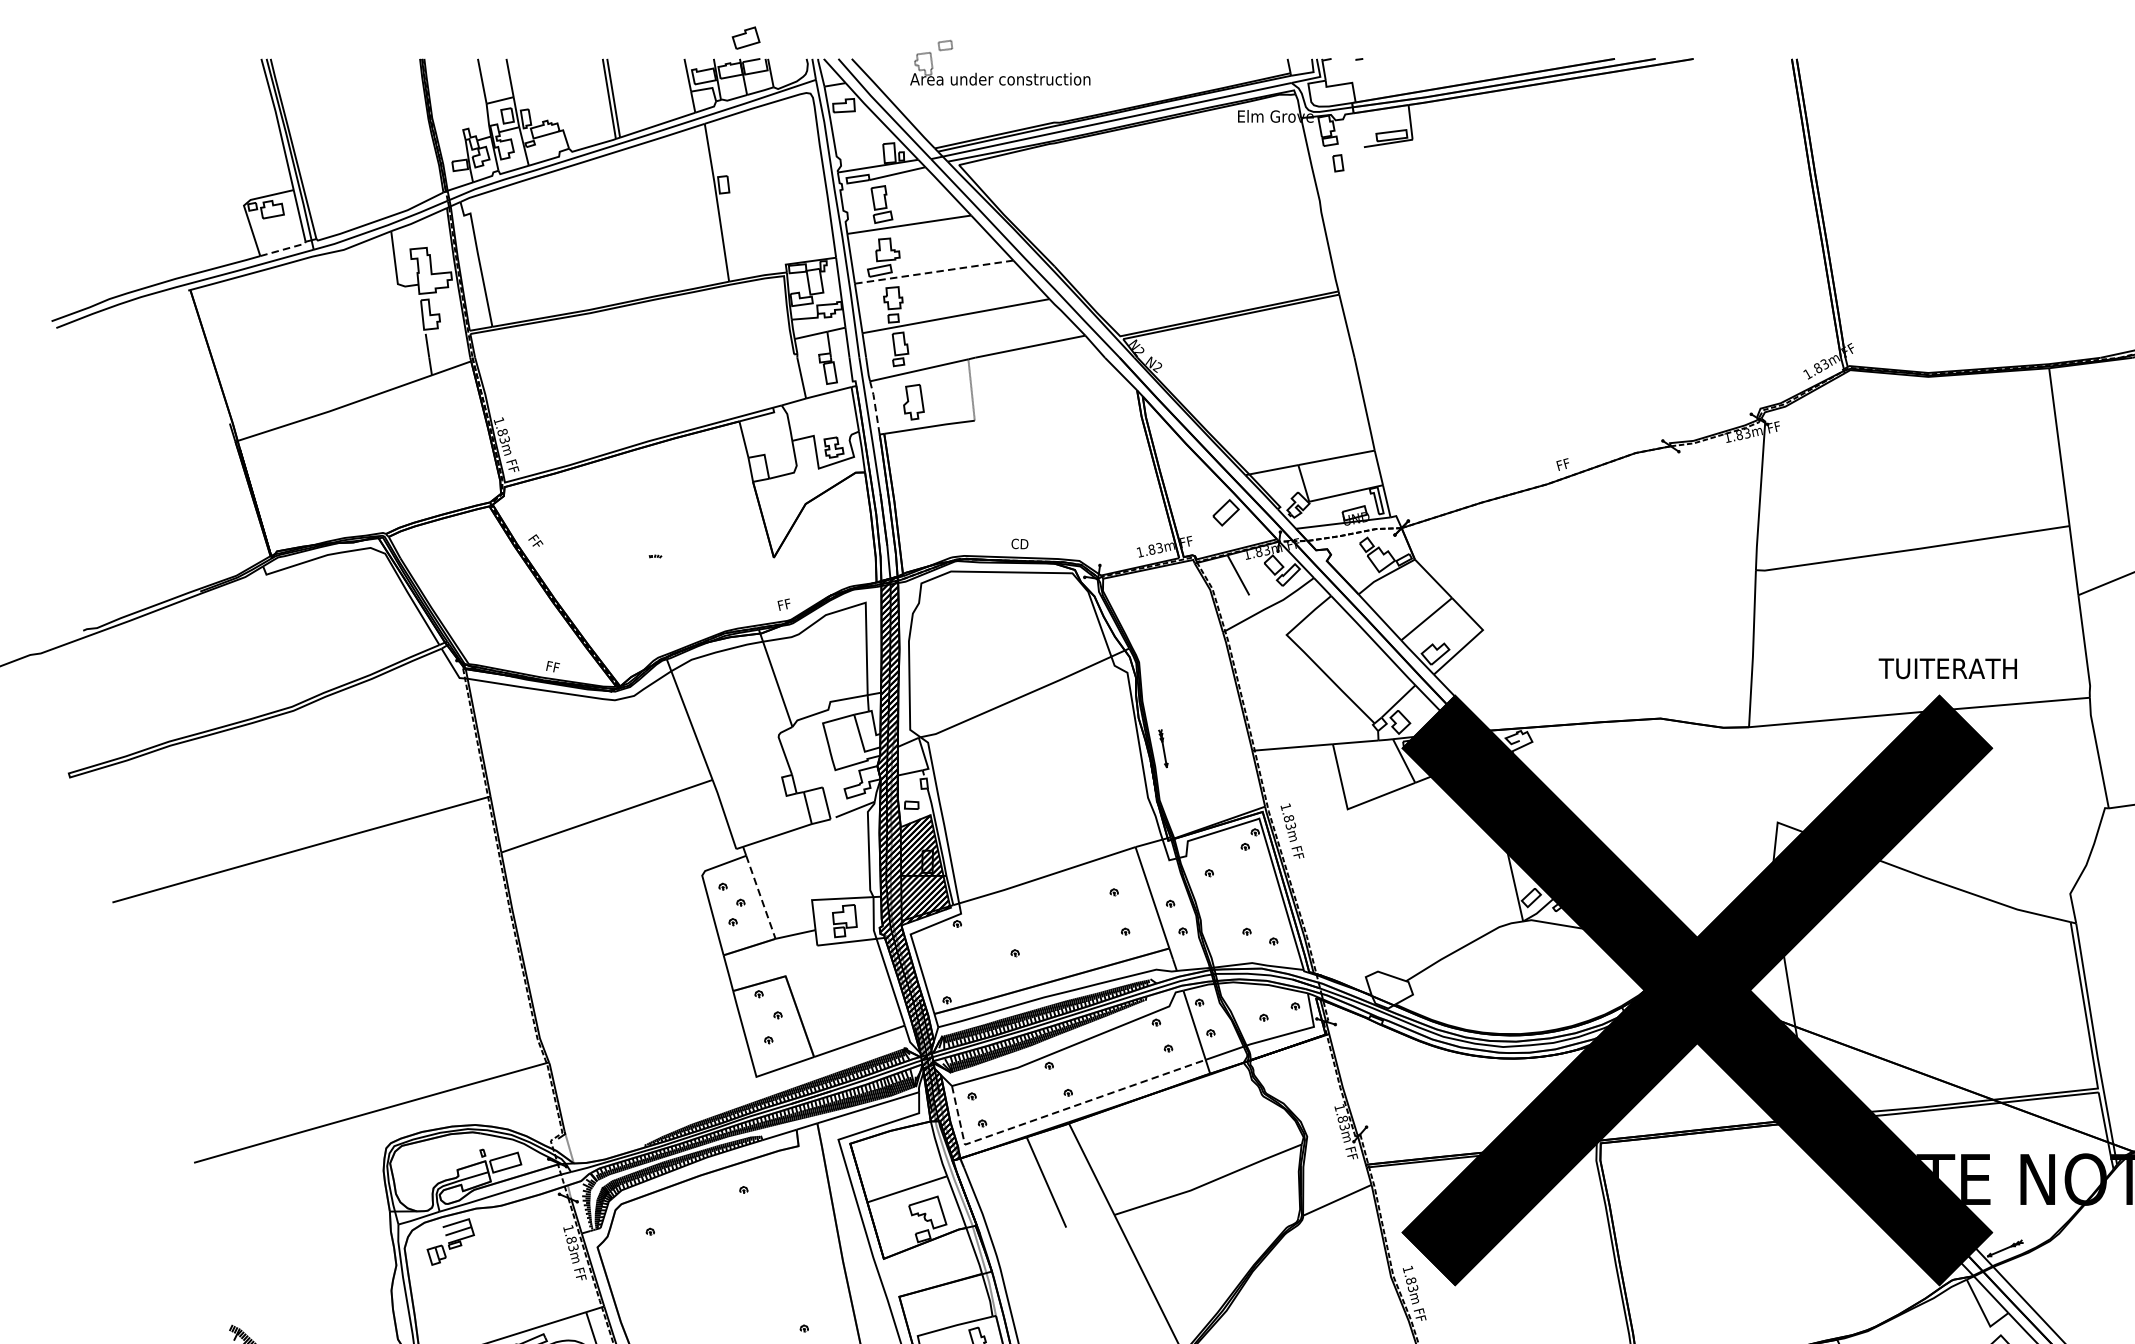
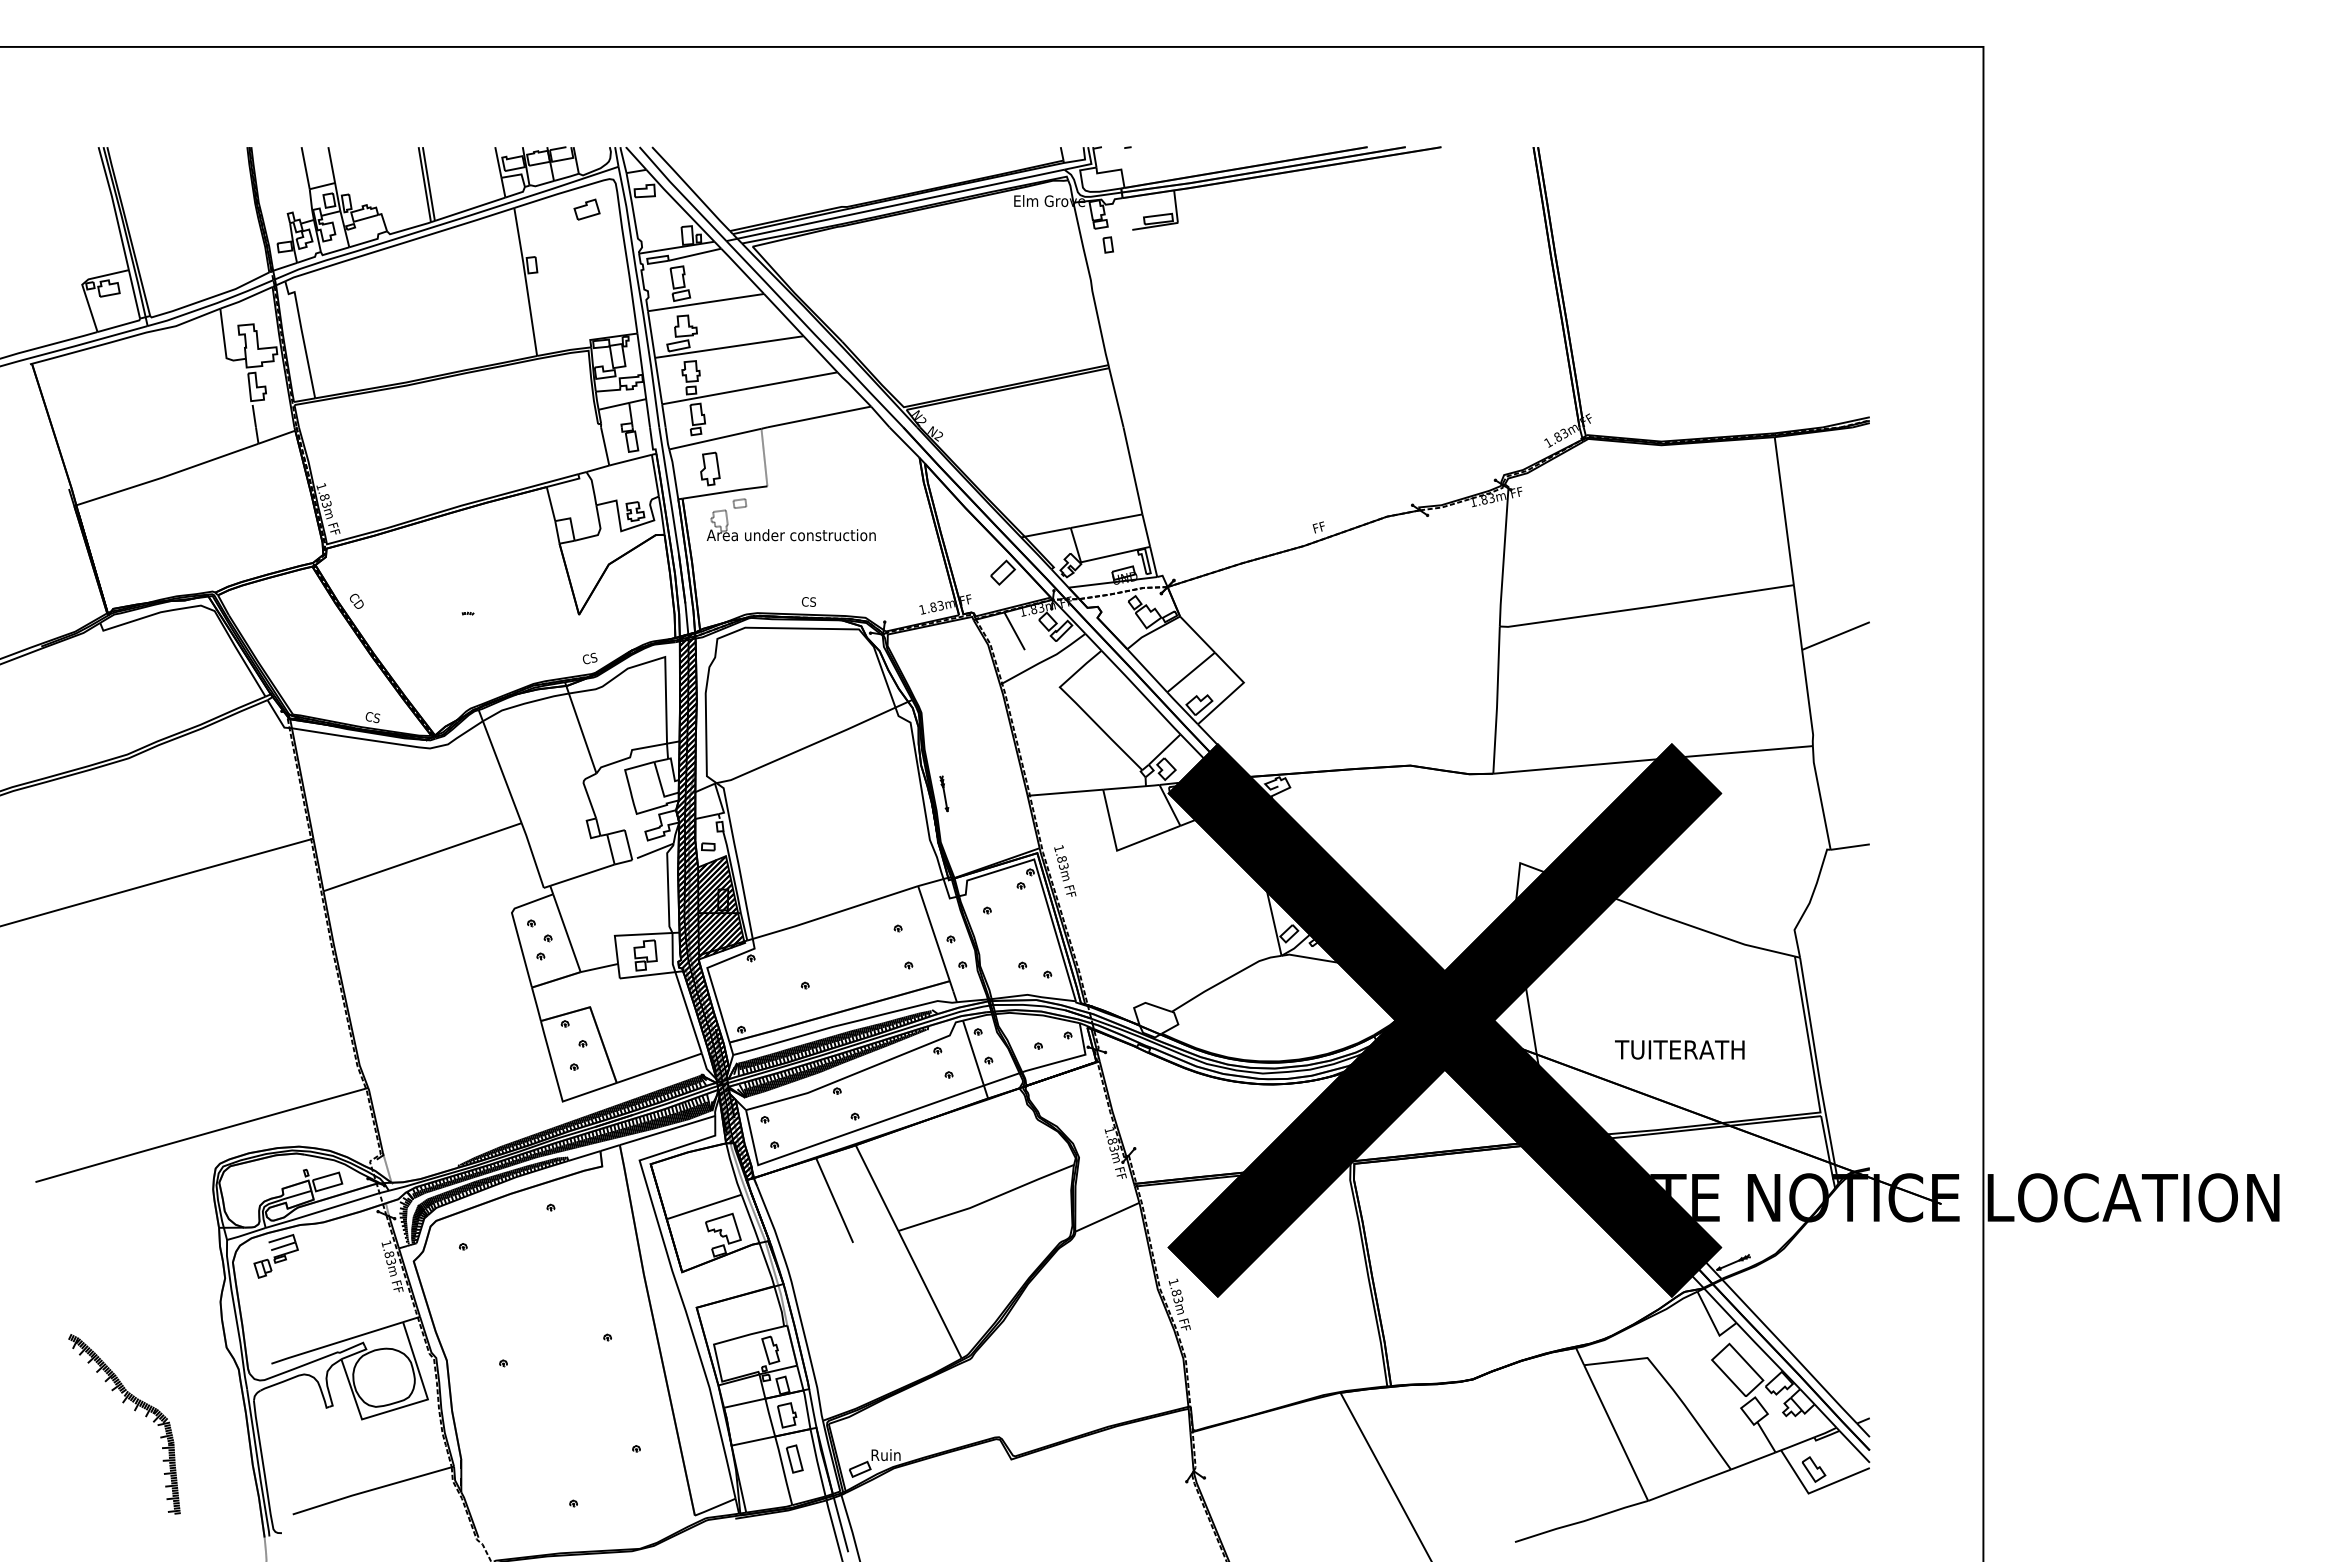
part: (745, 37) -> (586, 209), moved
part: (1001, 76) -> (792, 532), moved
line: (284, 249) -> (120, 325), dashed -> solid
line: (933, 272) -> (728, 347), dashed -> solid
line: (875, 407) -> (674, 473), dashed -> solid
text: (535, 542) -> (355, 600), FF -> CD
text: (1023, 543) -> (813, 601), CD -> CS
text: (785, 604) -> (589, 658), FF -> CS
text: (553, 667) -> (372, 717), FF -> CS
text: (1947, 668) -> (1679, 1049), moved
line: (761, 897) -> (567, 933), dashed -> solid
line: (1056, 1112) -> (844, 1134), dashed -> solid

